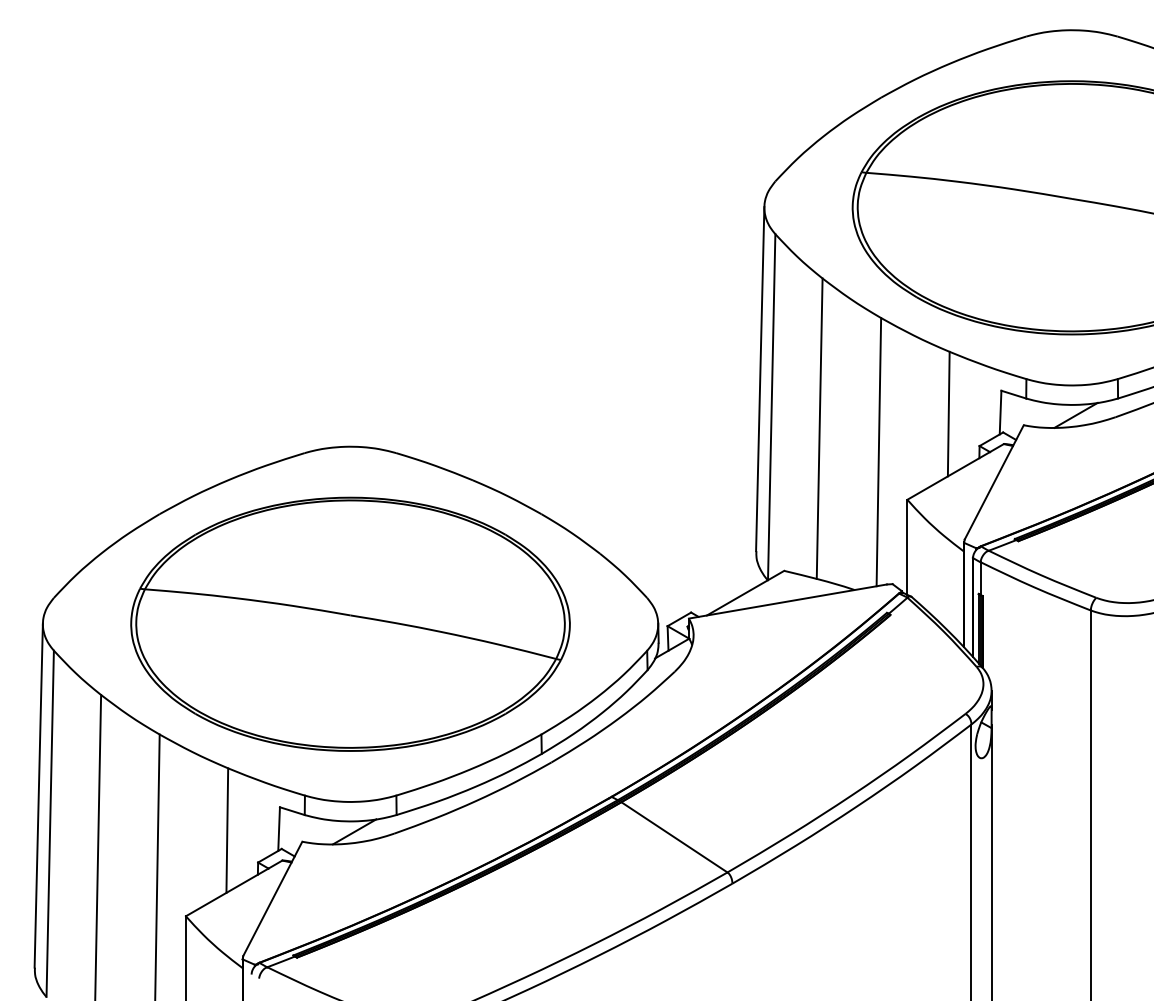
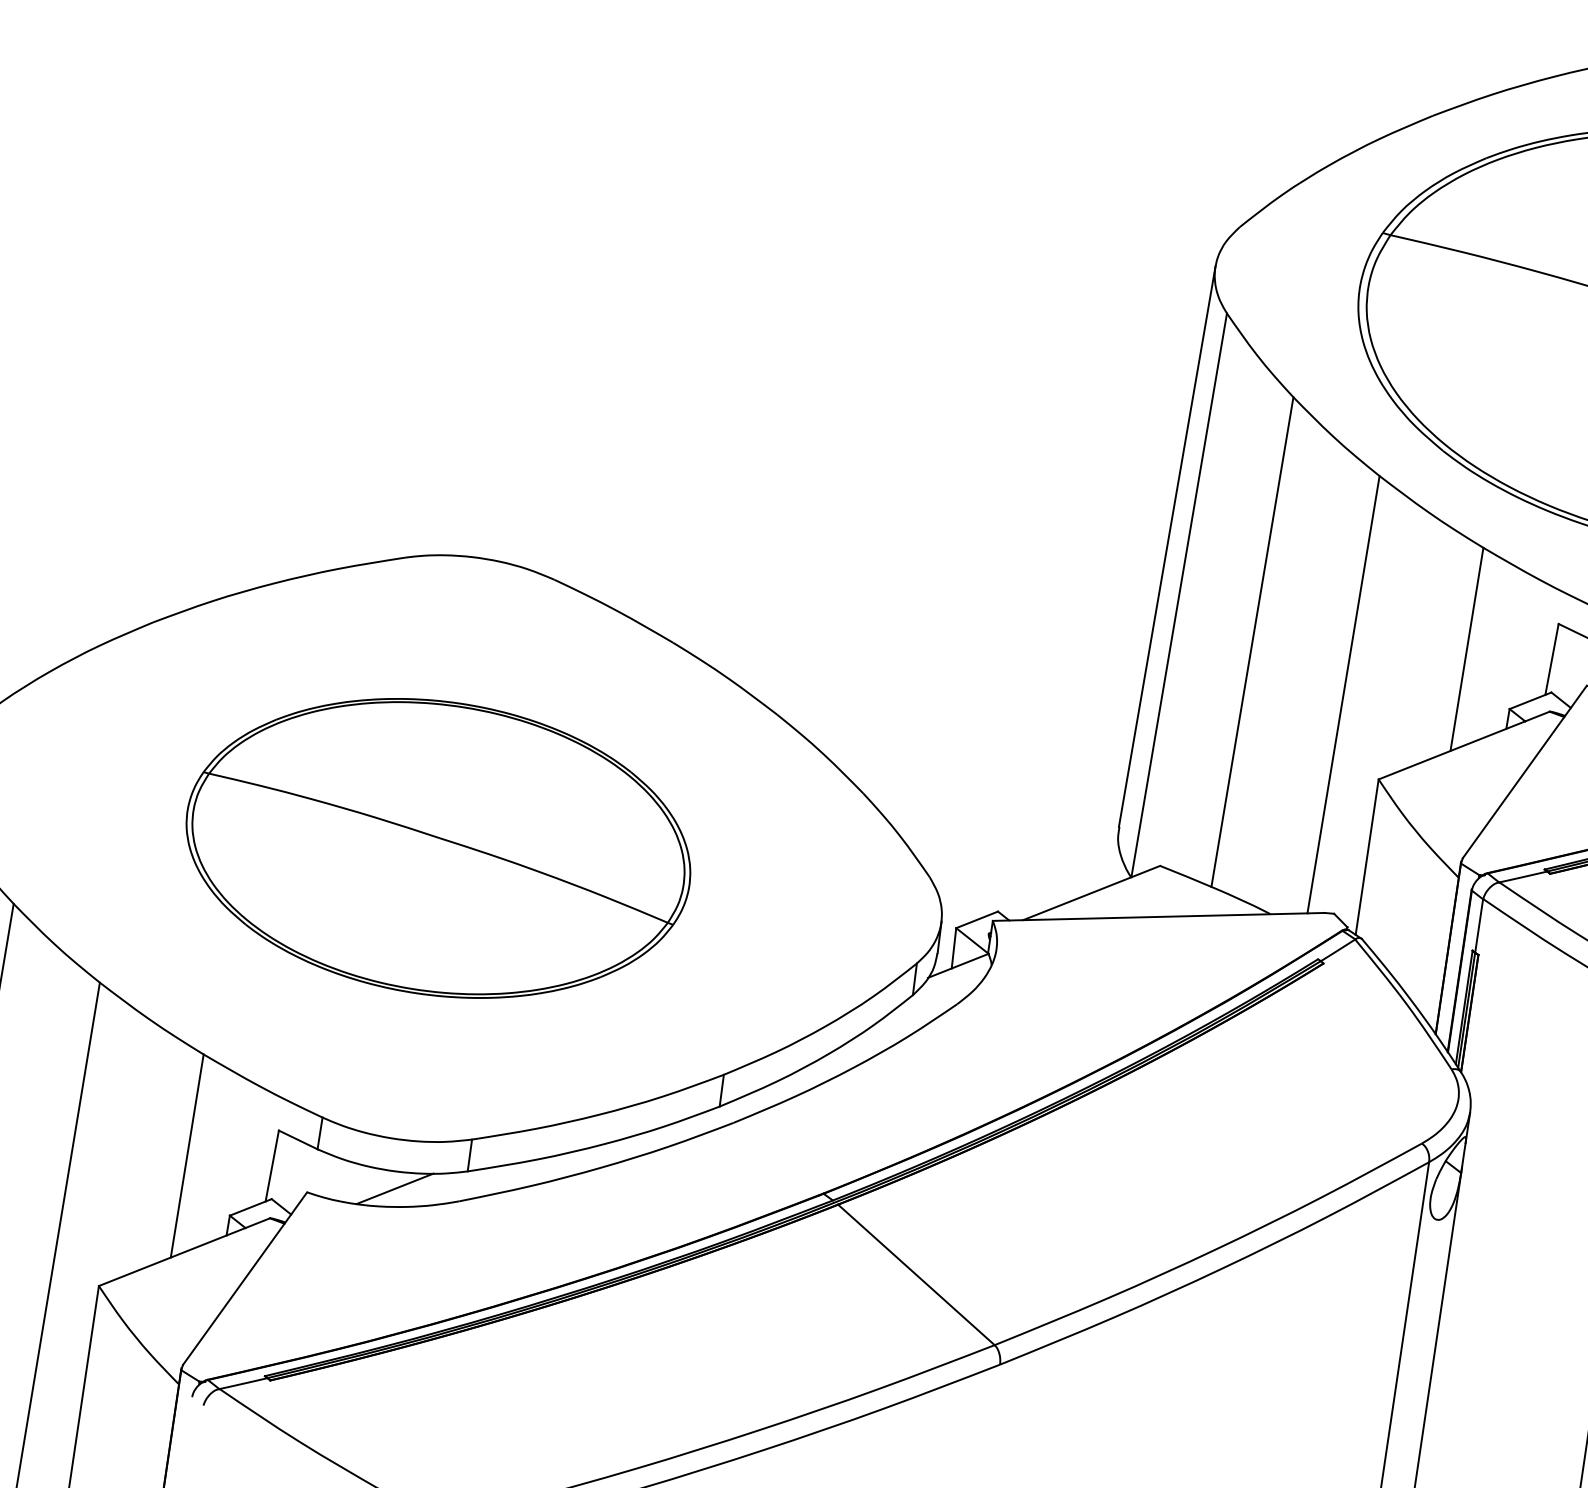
part: (350, 623) -> (438, 847), size x0.7

